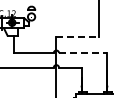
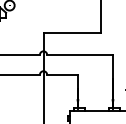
line: (77, 37) -> (72, 33), dashed -> solid
line: (83, 53) -> (80, 55), dashed -> solid

